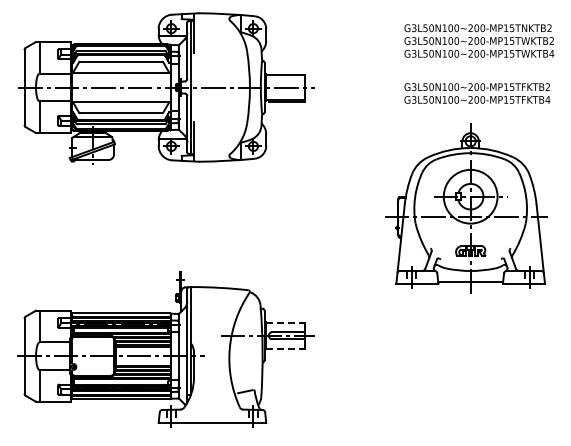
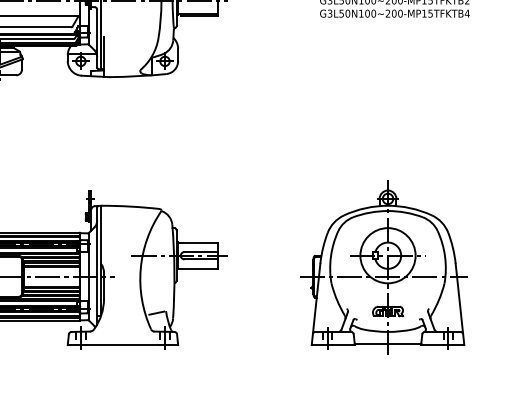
part: (466, 208) -> (383, 267), moved
line: (285, 322) -> (197, 242), dashed -> solid
line: (285, 348) -> (197, 268), dashed -> solid

